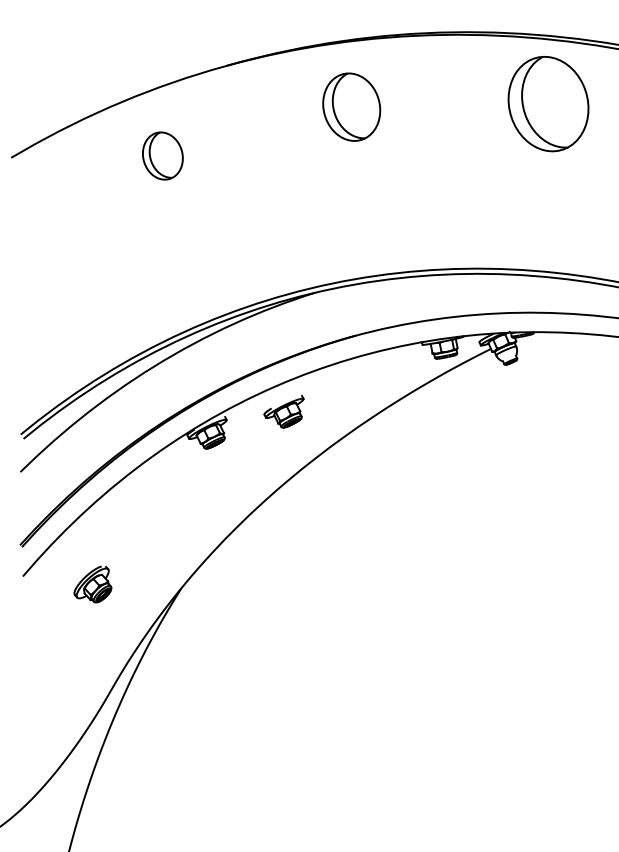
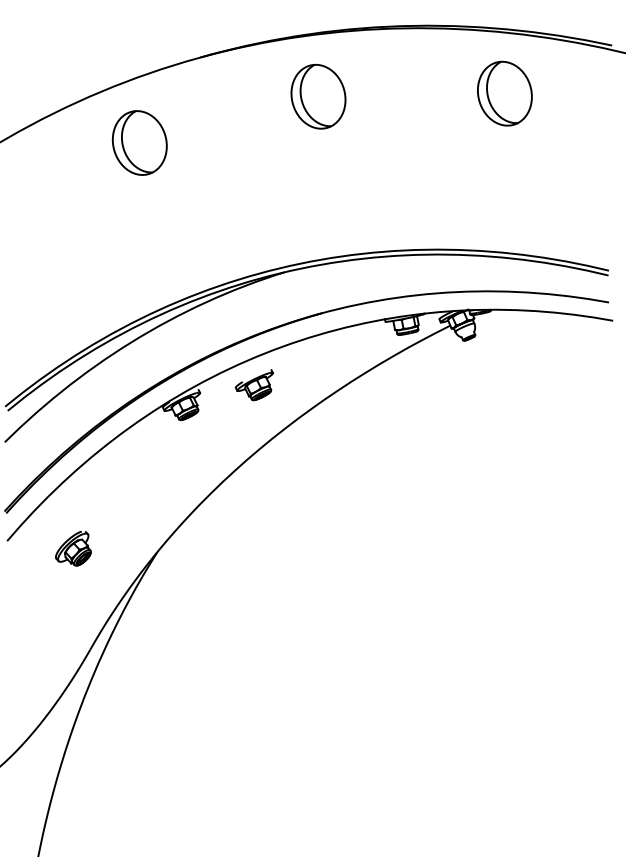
part: (548, 103) -> (504, 93), size x0.71
part: (162, 155) -> (139, 142), size x1.43

